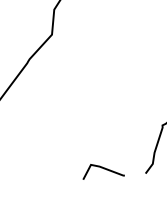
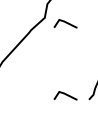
line: (90, 41) -> (65, 23), added

